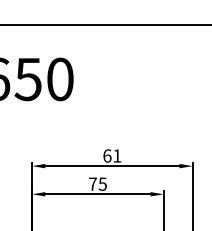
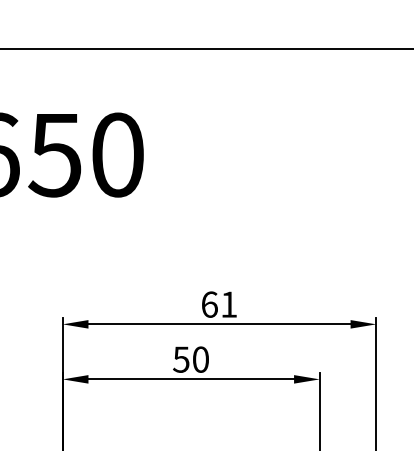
text: (97, 183) -> (190, 358), 75 -> 50

